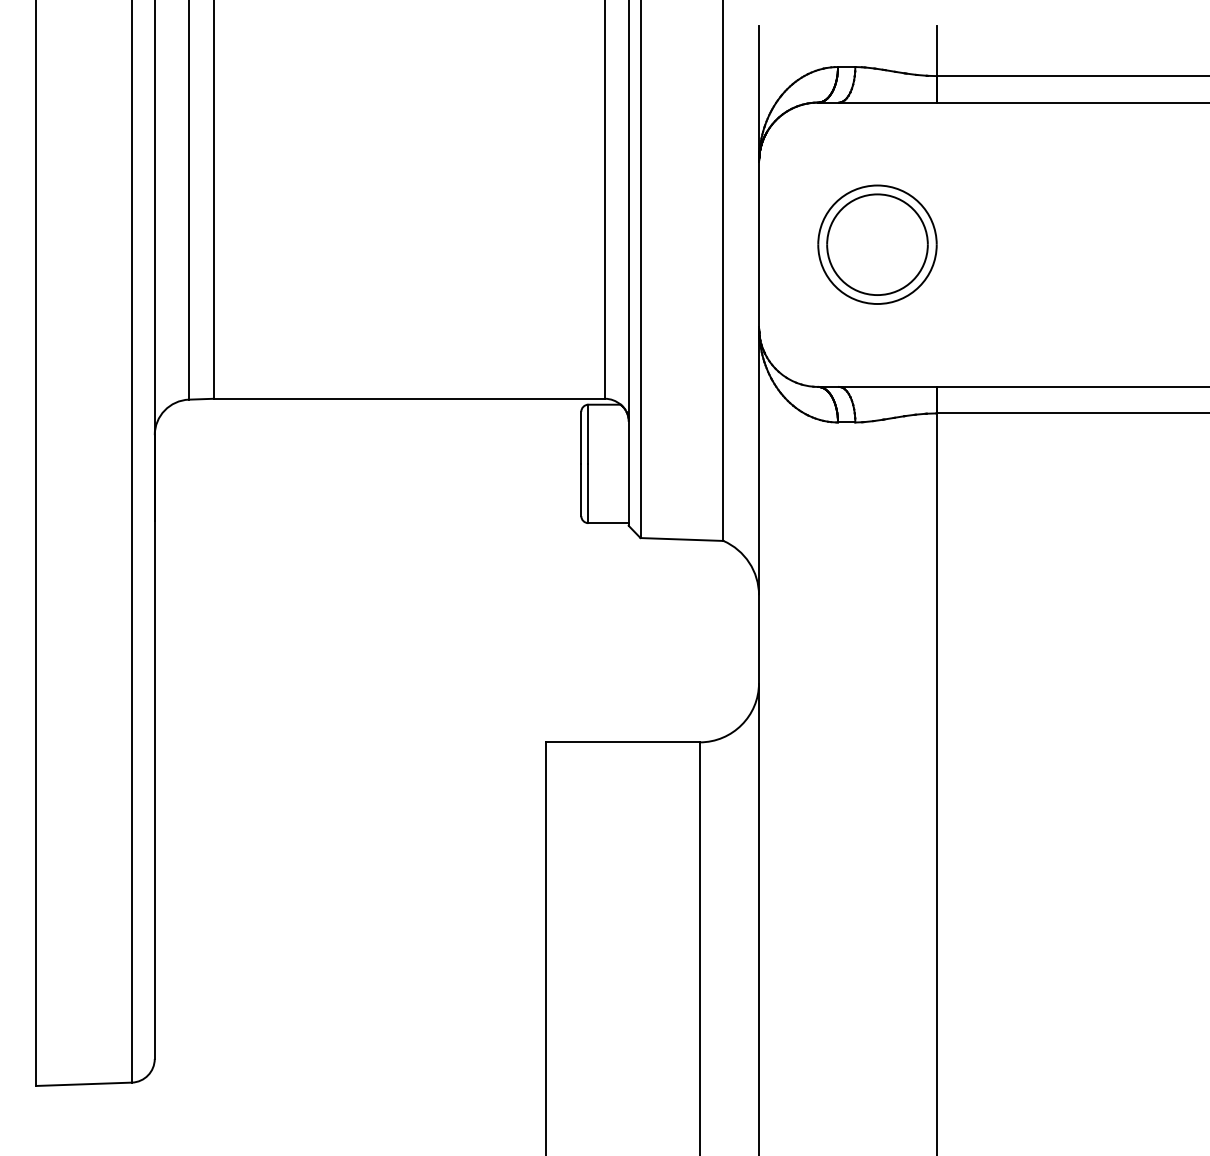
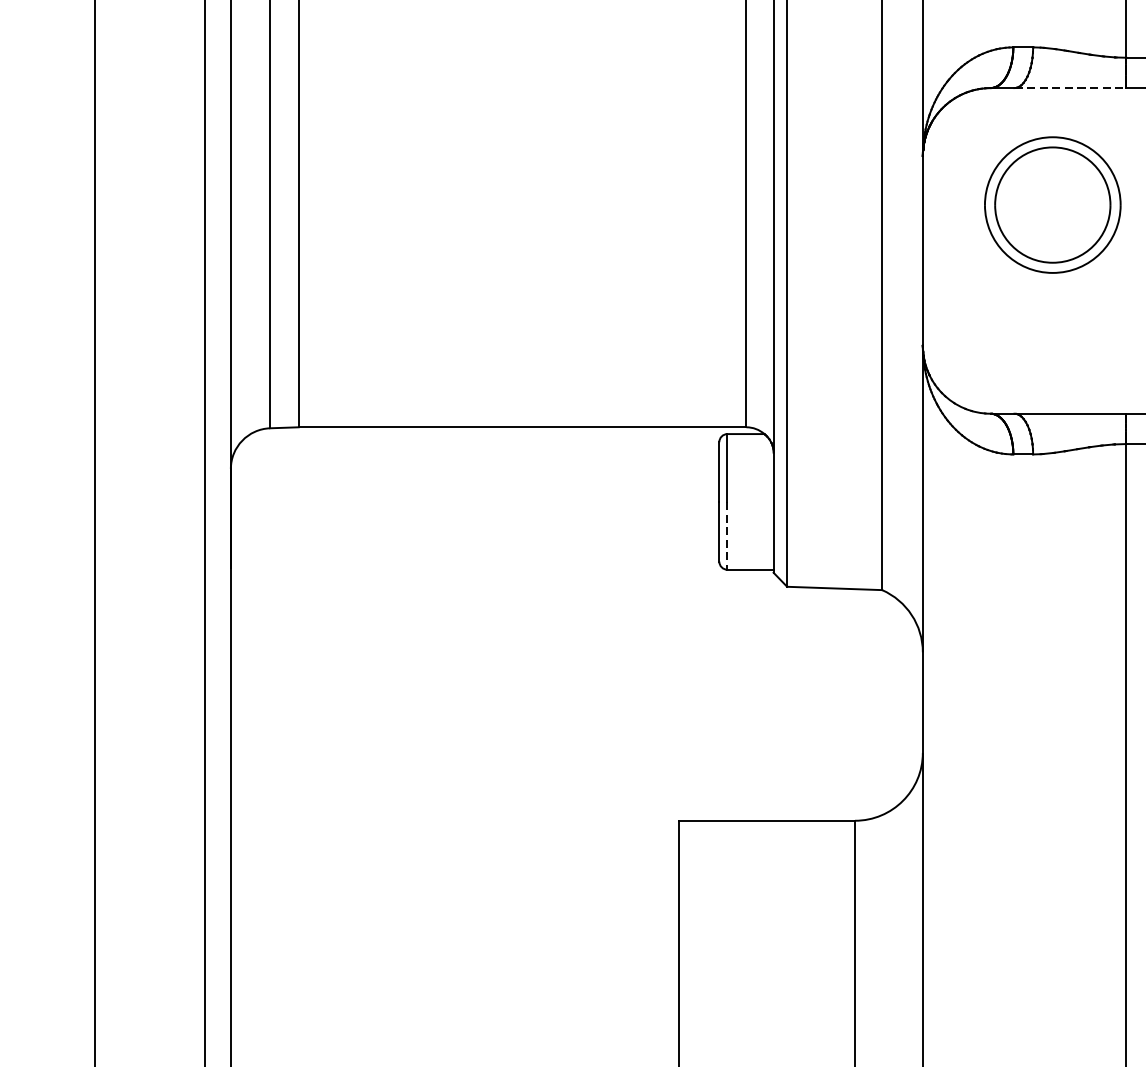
line: (887, 102) -> (1069, 87), solid -> dashed
part: (877, 244) -> (1052, 204), moved
line: (588, 493) -> (727, 535), solid -> dashed

